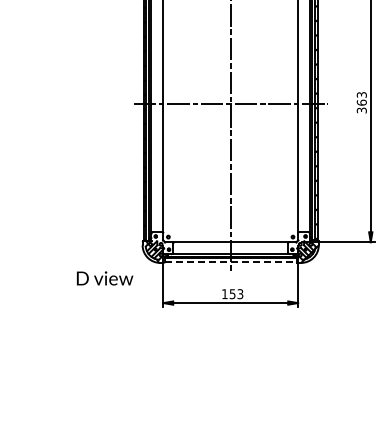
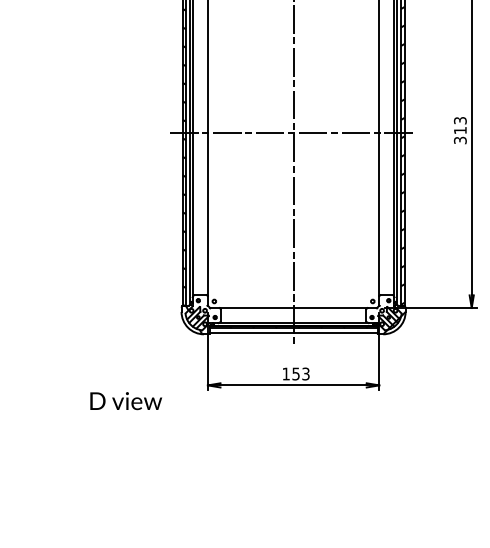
text: (361, 102) -> (459, 130), 363 -> 313
line: (231, 262) -> (294, 333), dashed -> solid
text: (105, 278) -> (126, 401), moved

